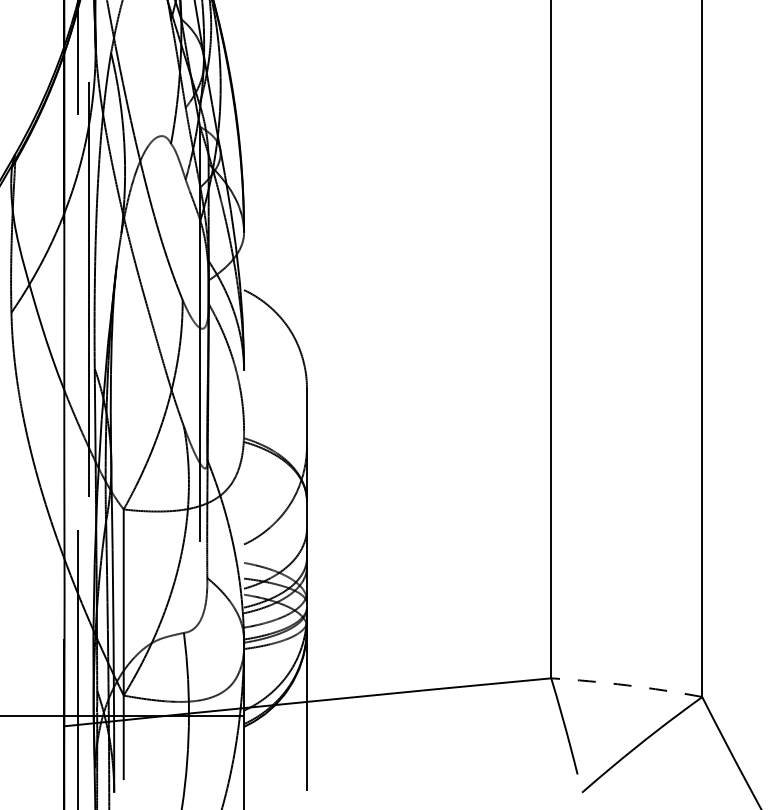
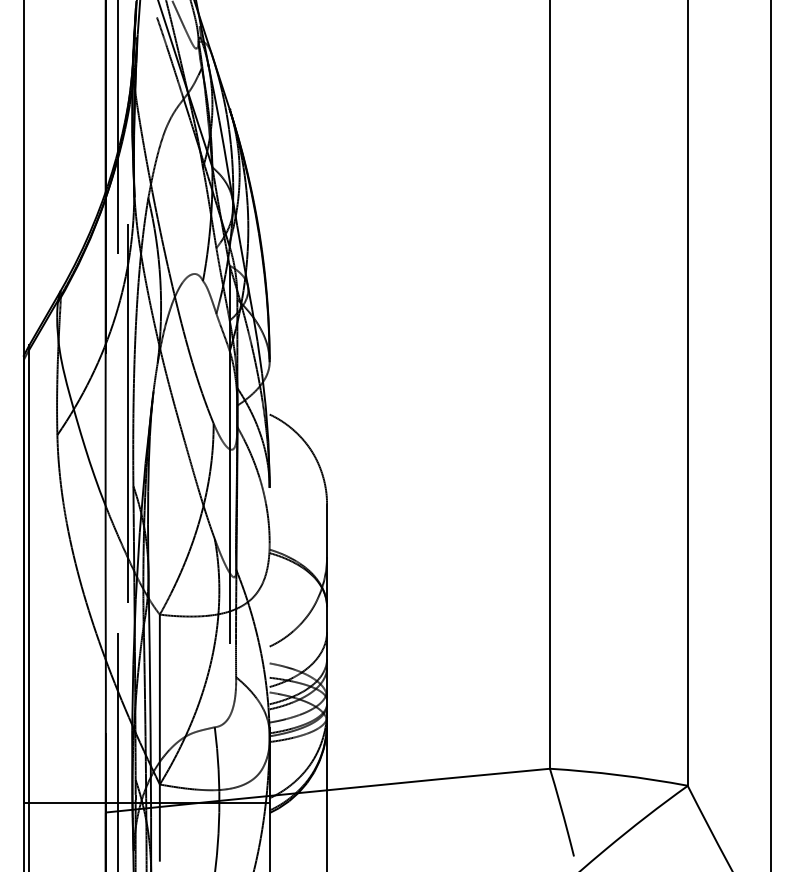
arc: (627, 685) -> (619, 775), dashed -> solid

